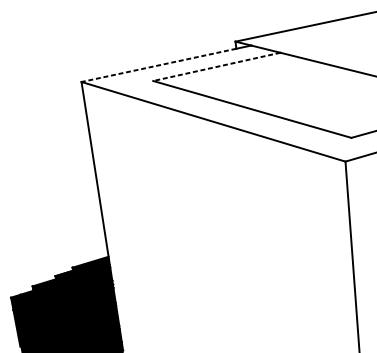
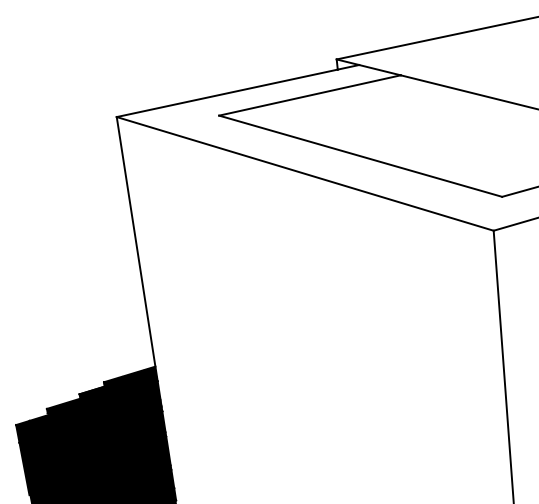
line: (158, 65) -> (226, 93), dashed -> solid
line: (216, 66) -> (309, 95), dashed -> solid

